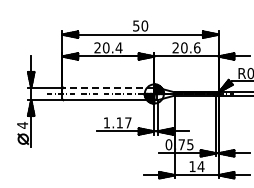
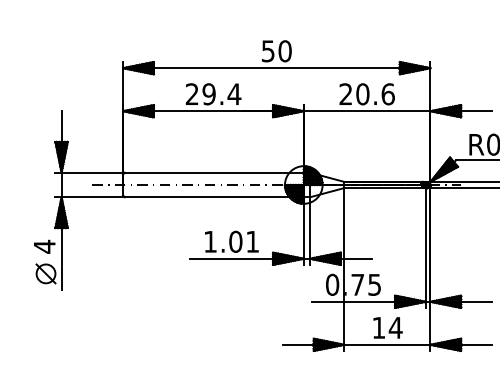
text: (105, 47) -> (207, 93), 20.4 -> 29.4
line: (108, 87) -> (213, 172), dashed -> solid
text: (123, 122) -> (243, 241), 1.17 -> 1.01

